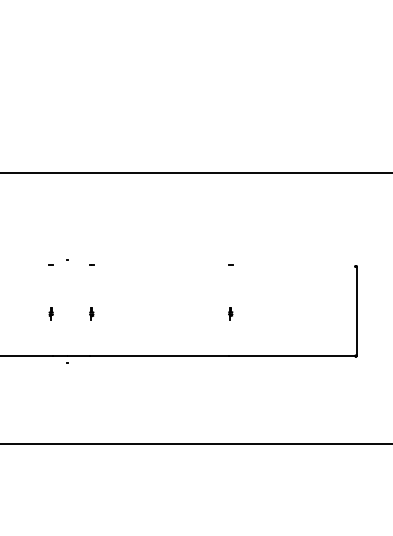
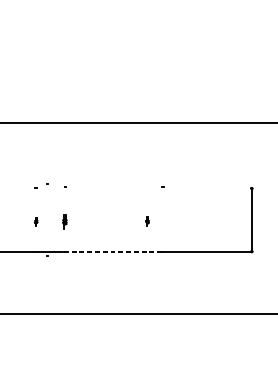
part: (91, 313) -> (64, 221), size x1.6
part: (230, 313) -> (147, 221), moved
line: (159, 355) -> (112, 251), solid -> dashed

